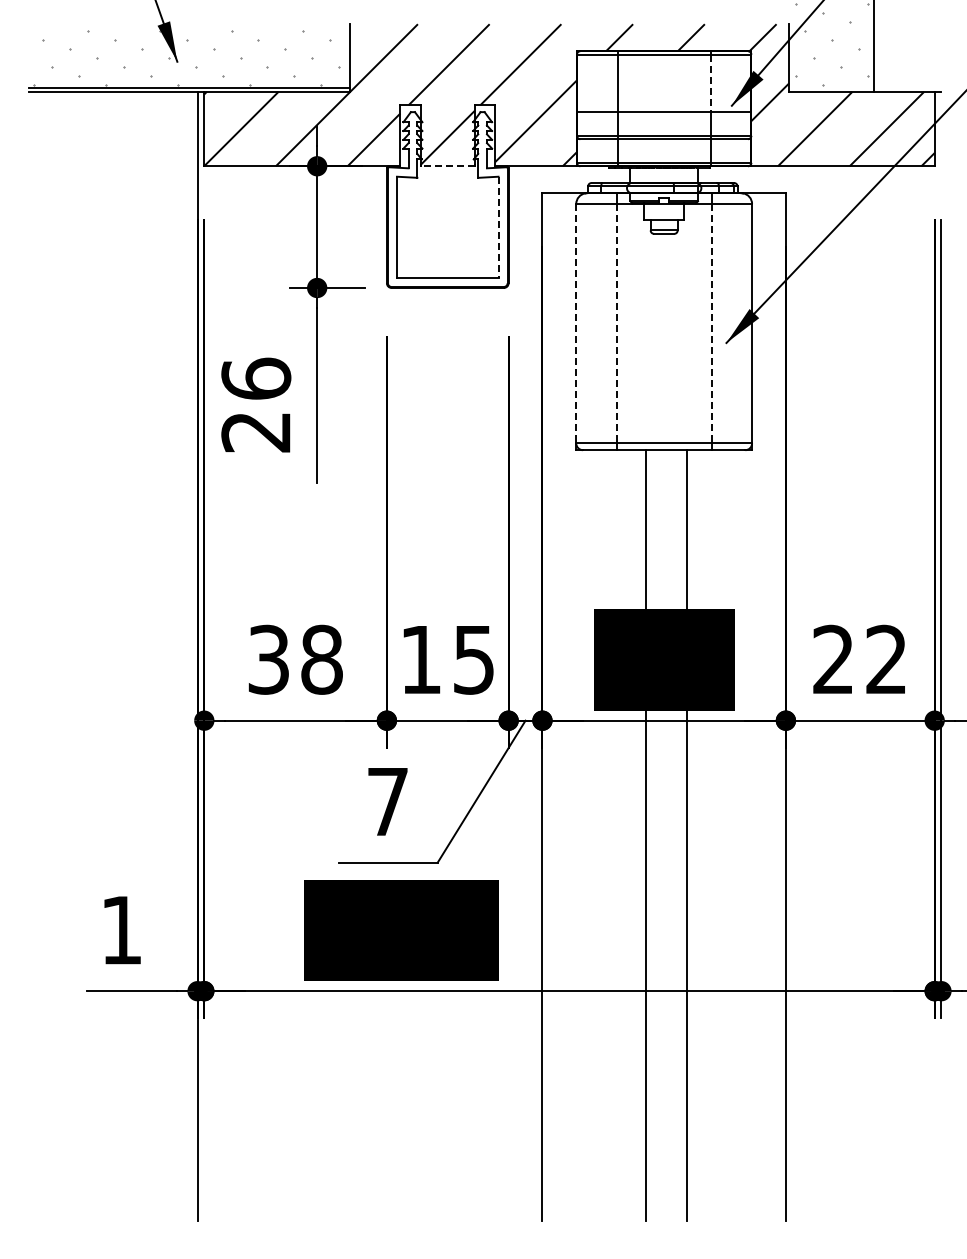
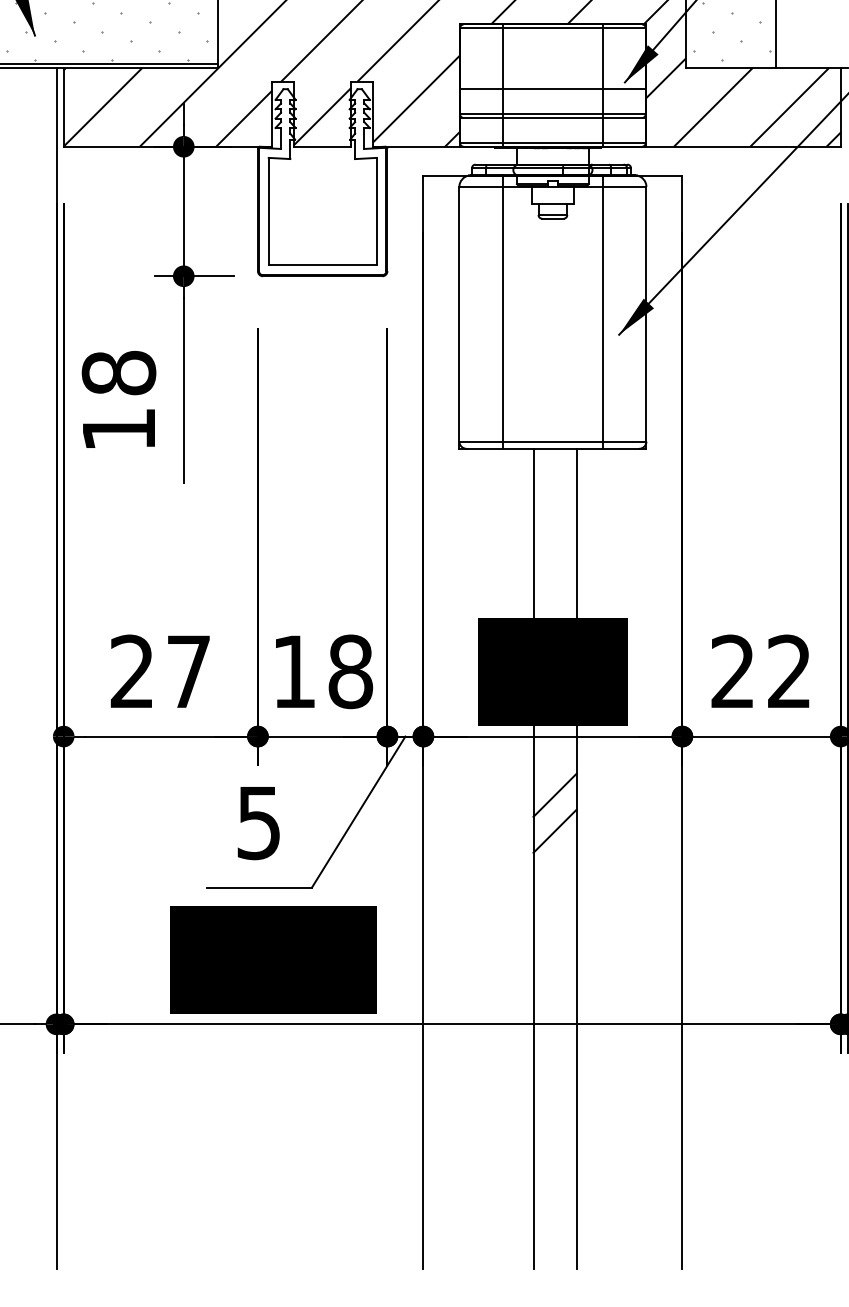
line: (710, 83) -> (602, 58), dashed -> solid
line: (447, 166) -> (322, 147), dashed -> solid
line: (498, 227) -> (376, 211), dashed -> solid
line: (576, 323) -> (459, 314), dashed -> solid
line: (616, 323) -> (502, 314), dashed -> solid
line: (711, 323) -> (603, 314), dashed -> solid
text: (256, 404) -> (119, 400), 26 -> 18
text: (295, 659) -> (160, 671), 38 -> 27
text: (474, 659) -> (351, 671), 15 -> 18
line: (665, 775) -> (554, 794), added
text: (387, 802) -> (258, 823), 7 -> 5
line: (665, 809) -> (554, 831), added

